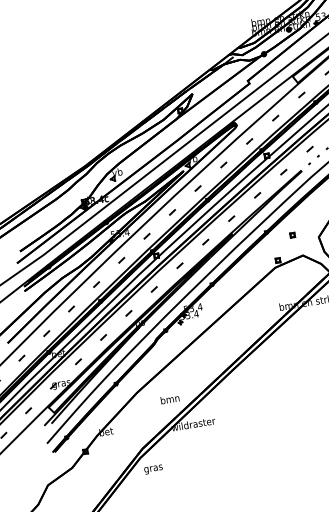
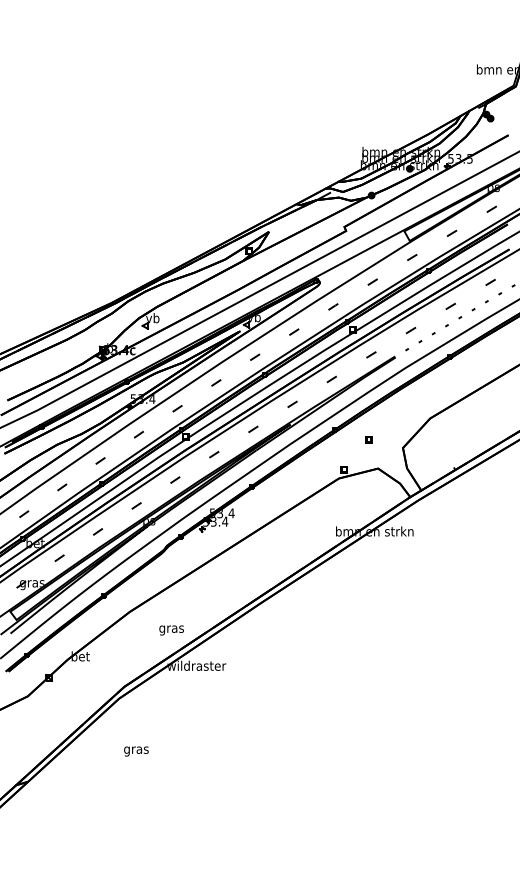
text: (170, 399) -> (171, 628), bmn -> gras
text: (153, 469) -> (136, 751), moved

